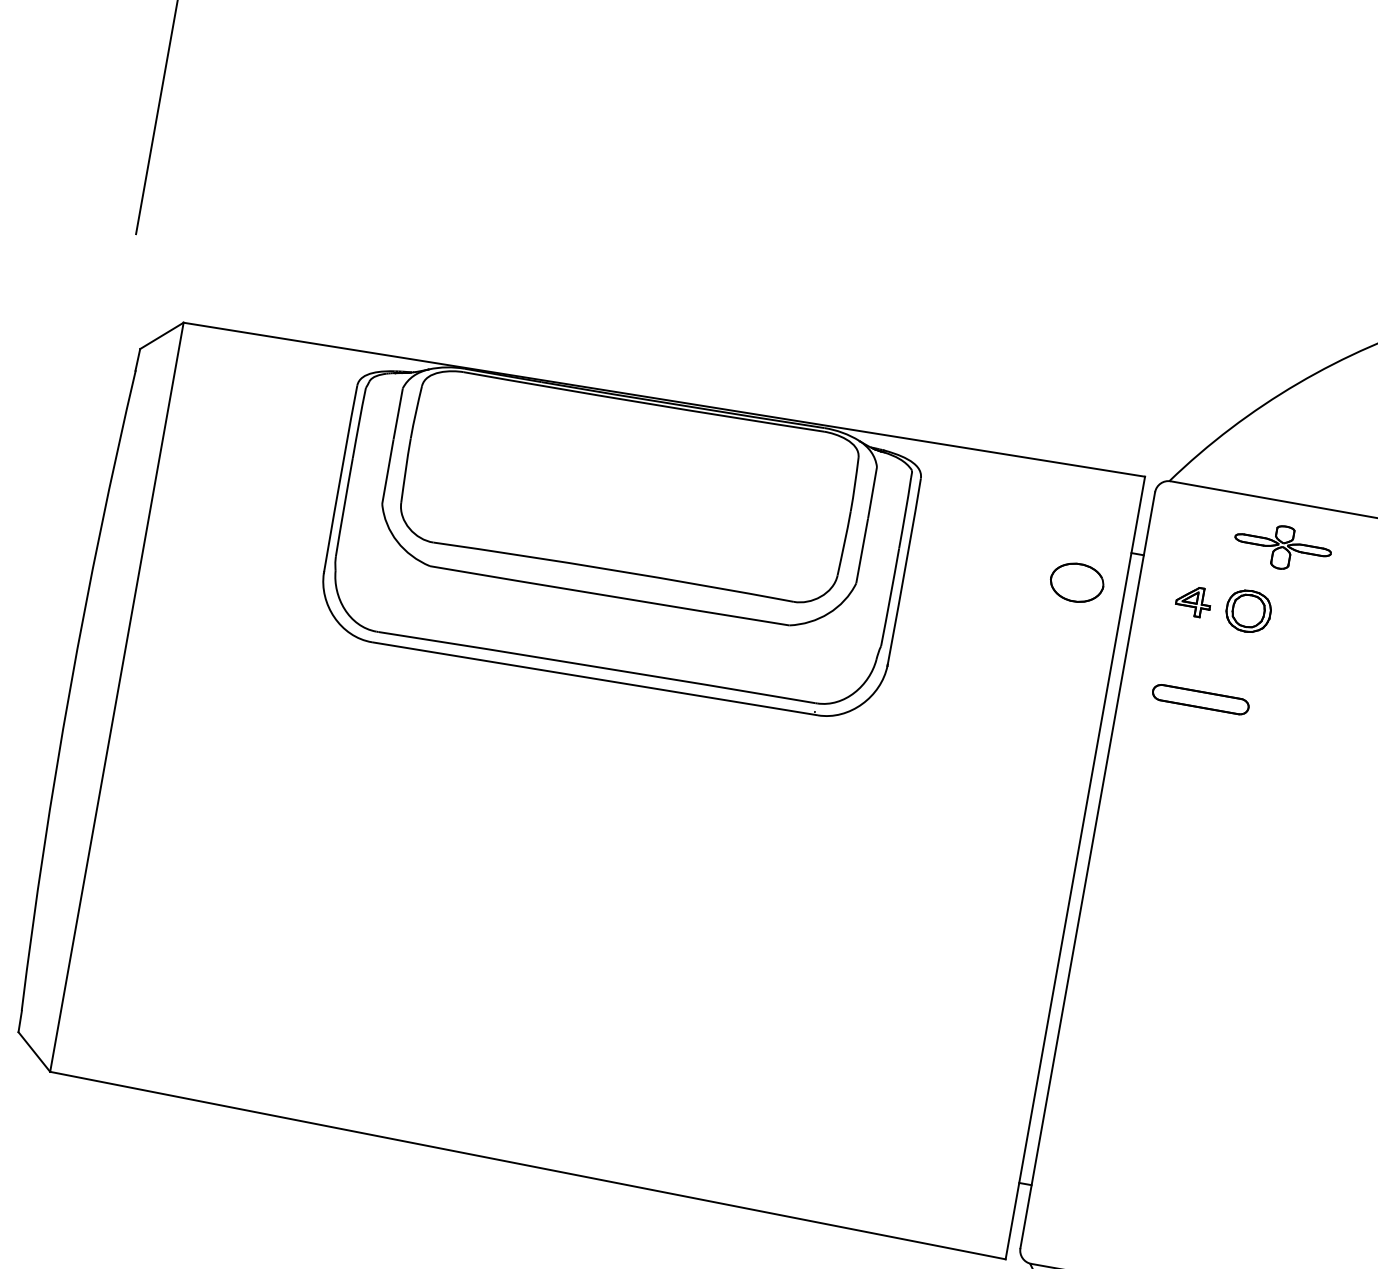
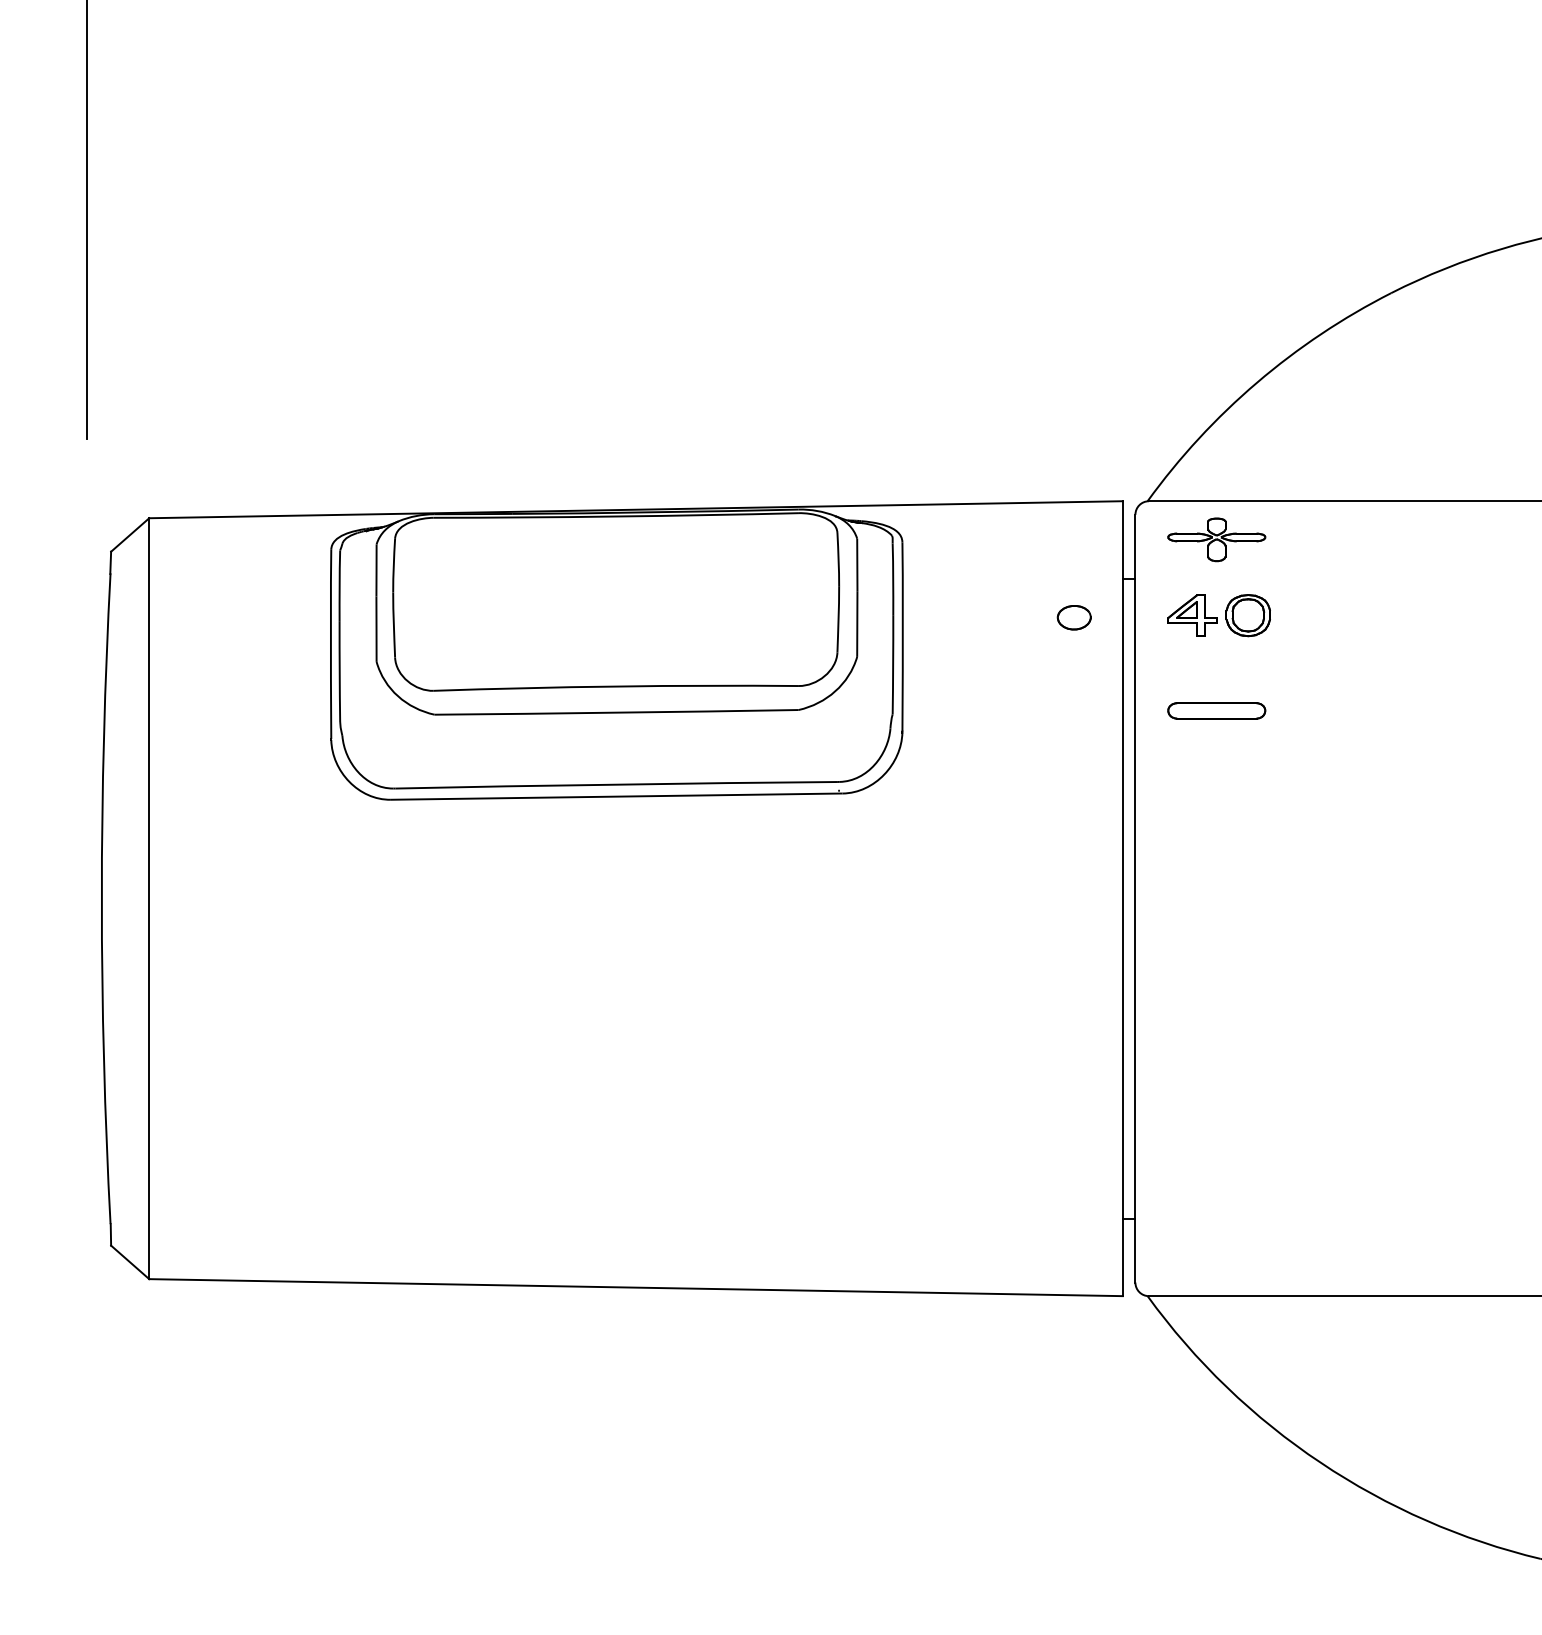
part: (1282, 547) -> (1216, 539), moved
part: (1076, 582) -> (1073, 617), size x0.62
part: (1193, 601) -> (1192, 615), size x1.43

